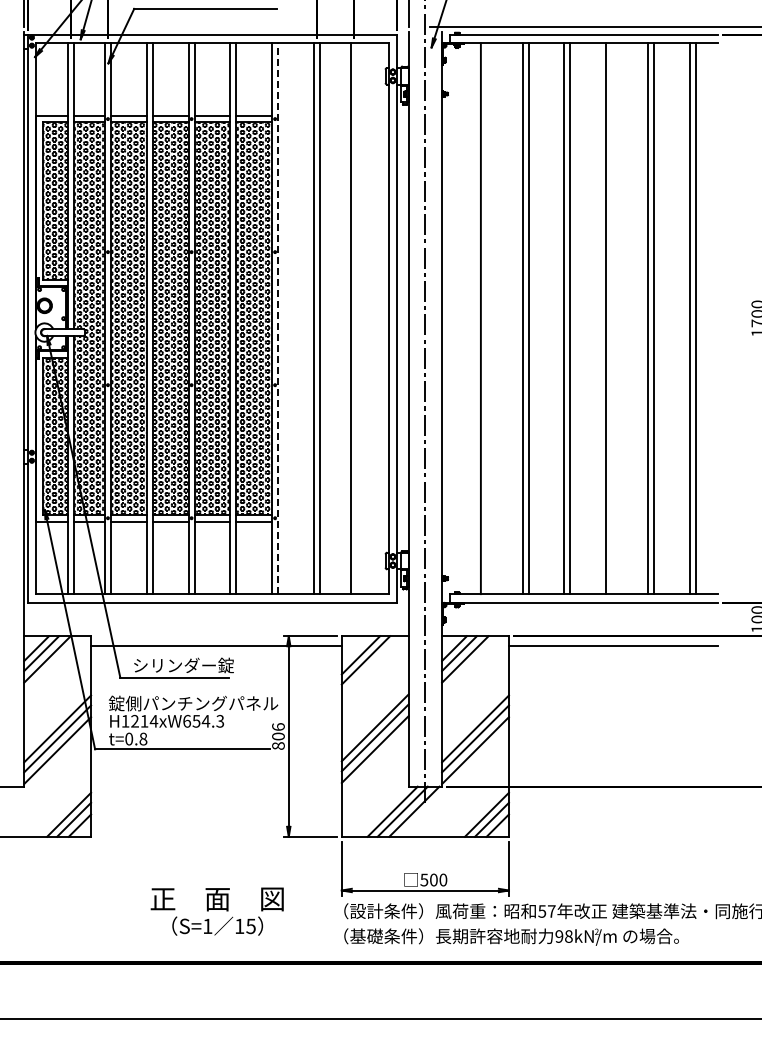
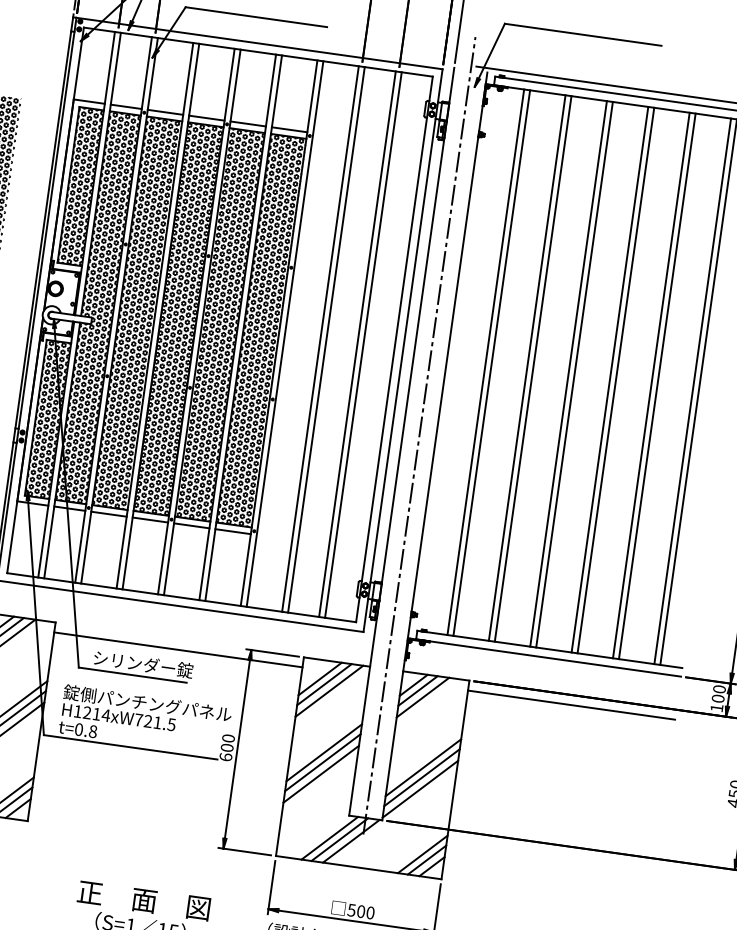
line: (278, 318) -> (285, 333), dashed -> solid
line: (357, 318) -> (363, 344), added
line: (486, 318) -> (491, 362), added
line: (612, 318) -> (616, 380), added
line: (371, 666) -> (329, 691), added
text: (203, 720) -> (155, 721), H1214xW654.3 -> H1214xW721.5
text: (278, 736) -> (227, 747), 806 -> 600

